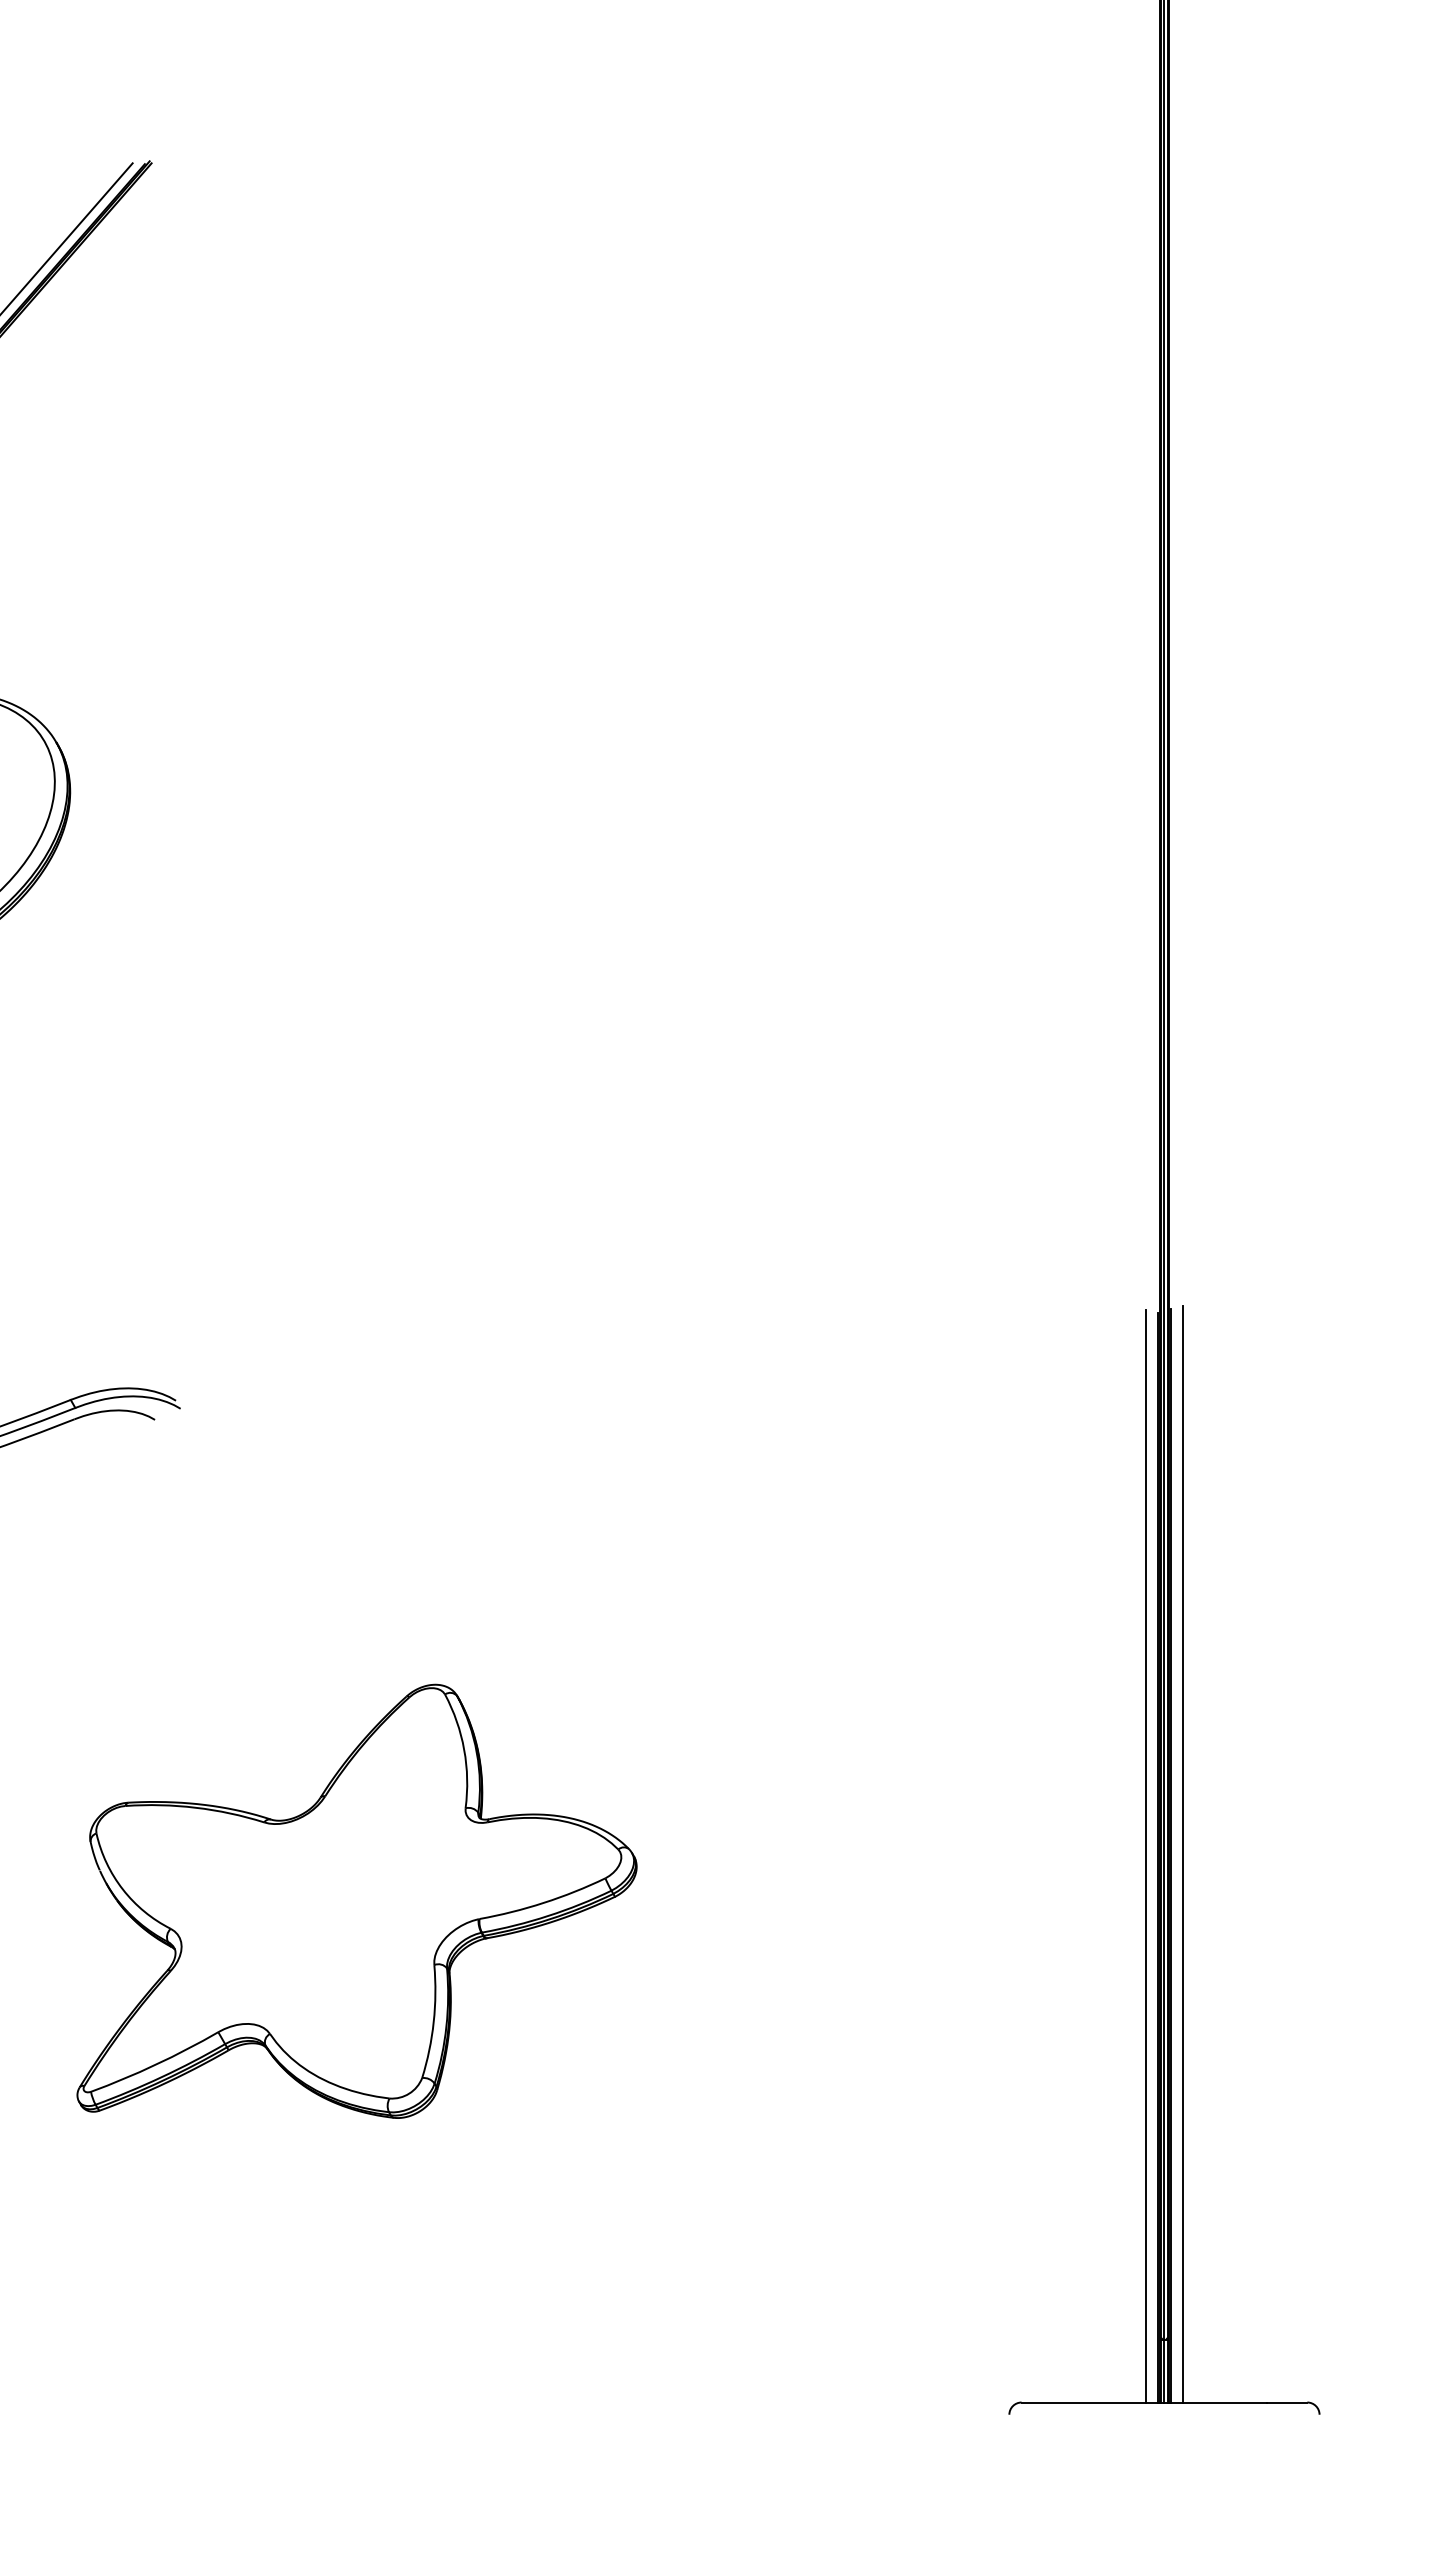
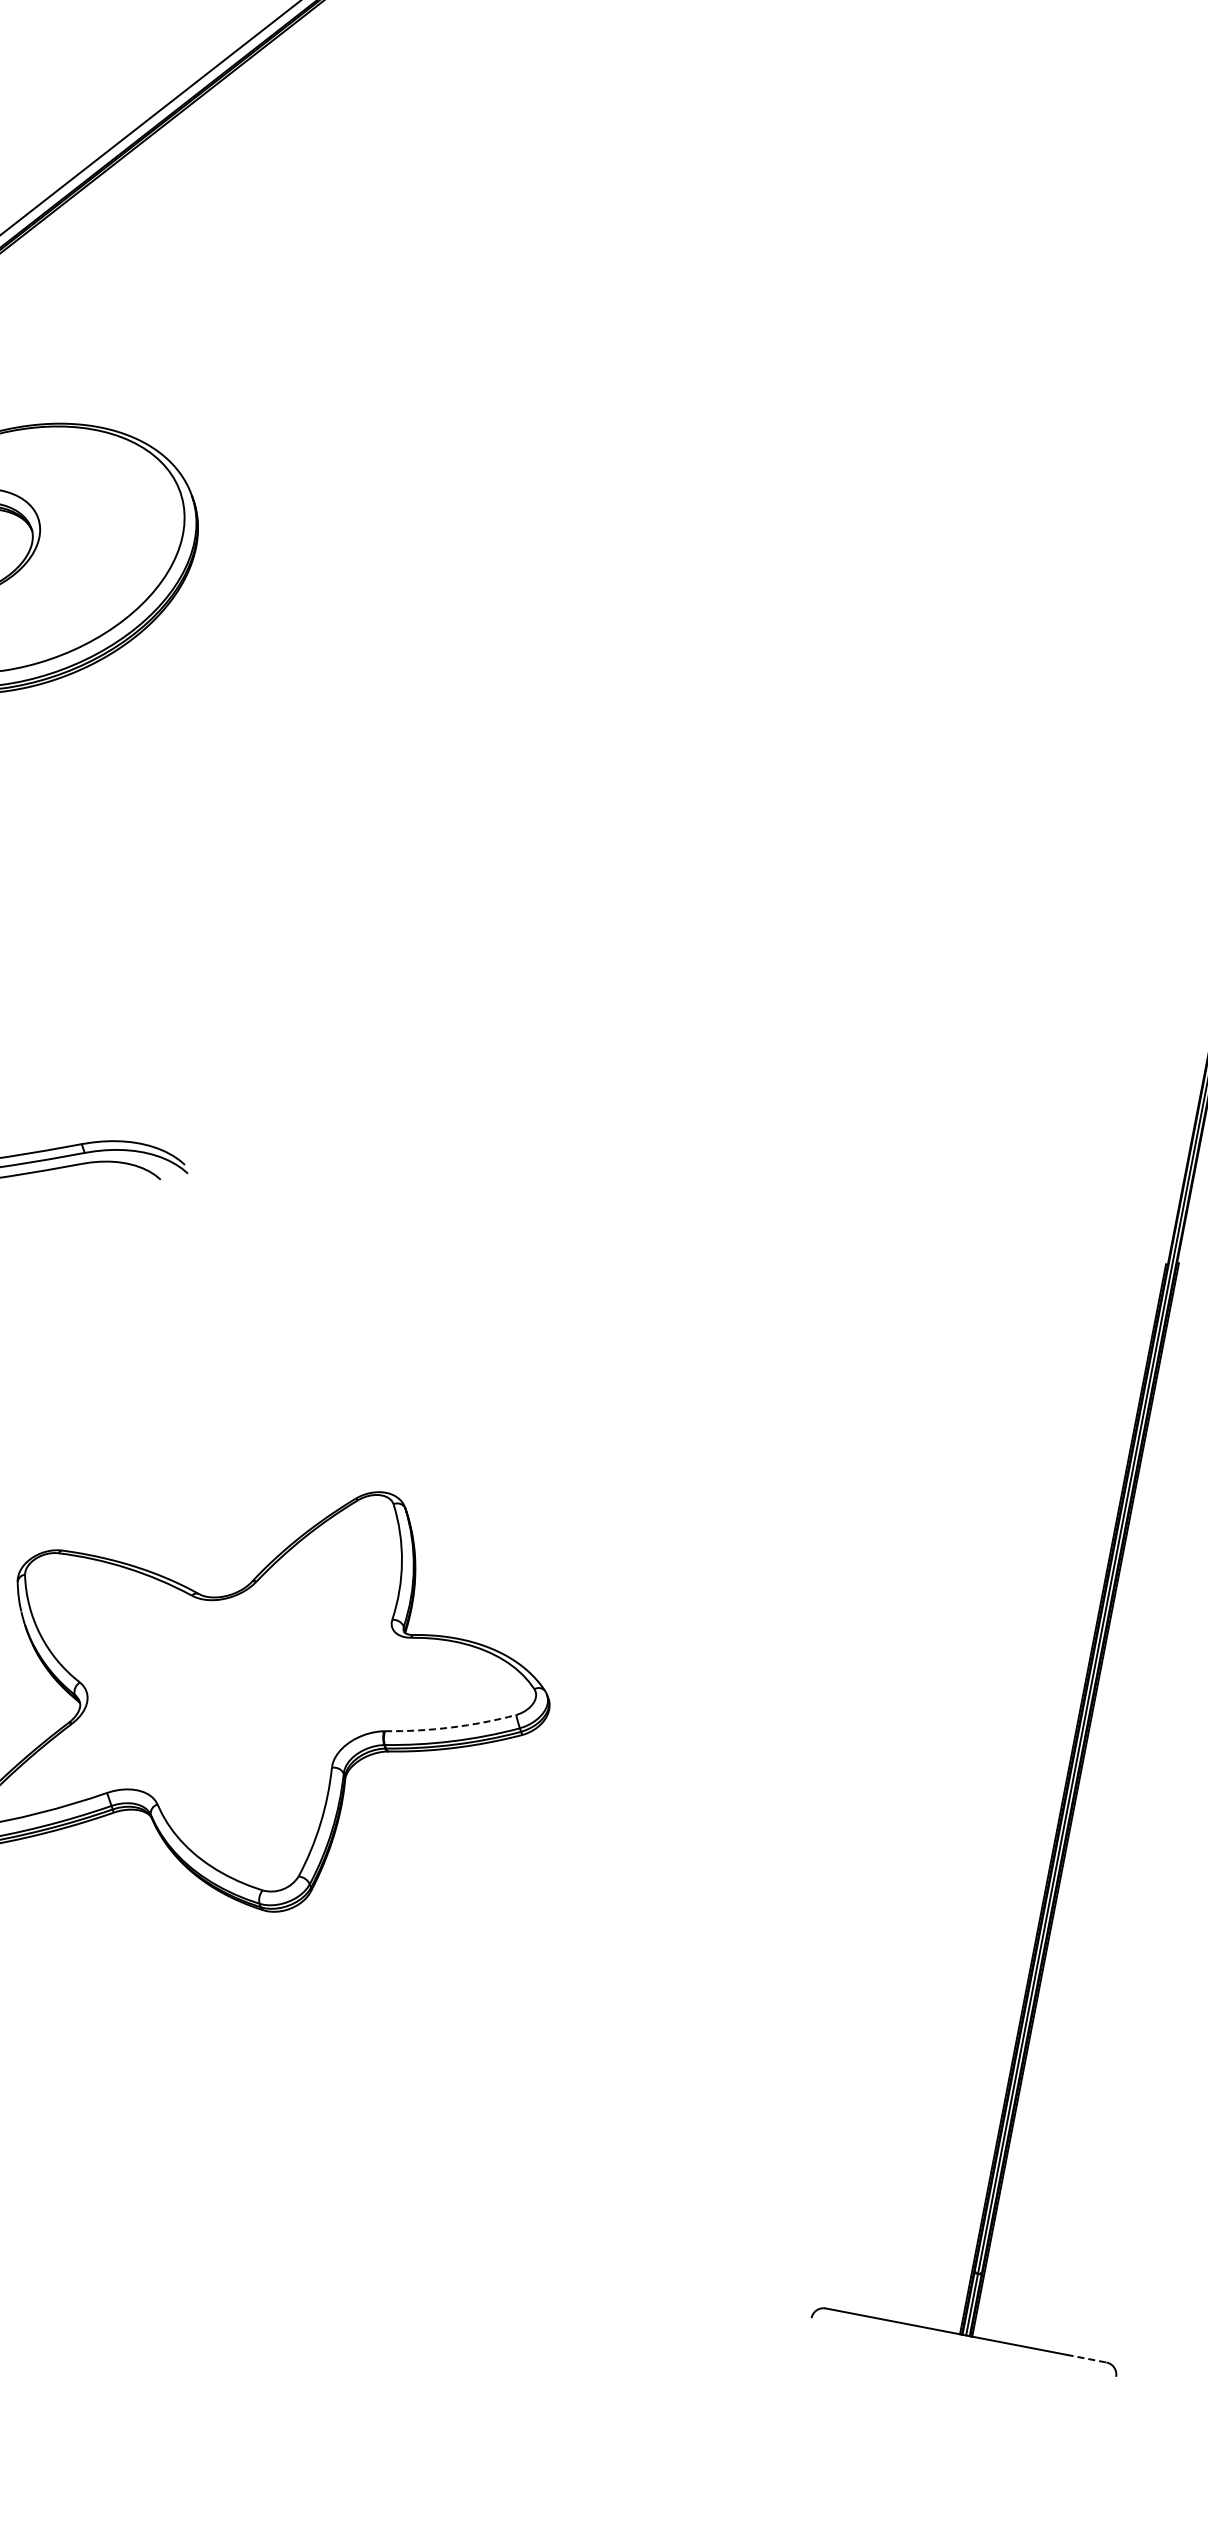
line: (1183, 1854) -> (1088, 1800), removed
line: (1145, 1855) -> (1050, 1794), removed
arc: (543, 1902) -> (450, 1727), solid -> dashed
line: (1287, 2402) -> (1086, 2358), solid -> dashed

